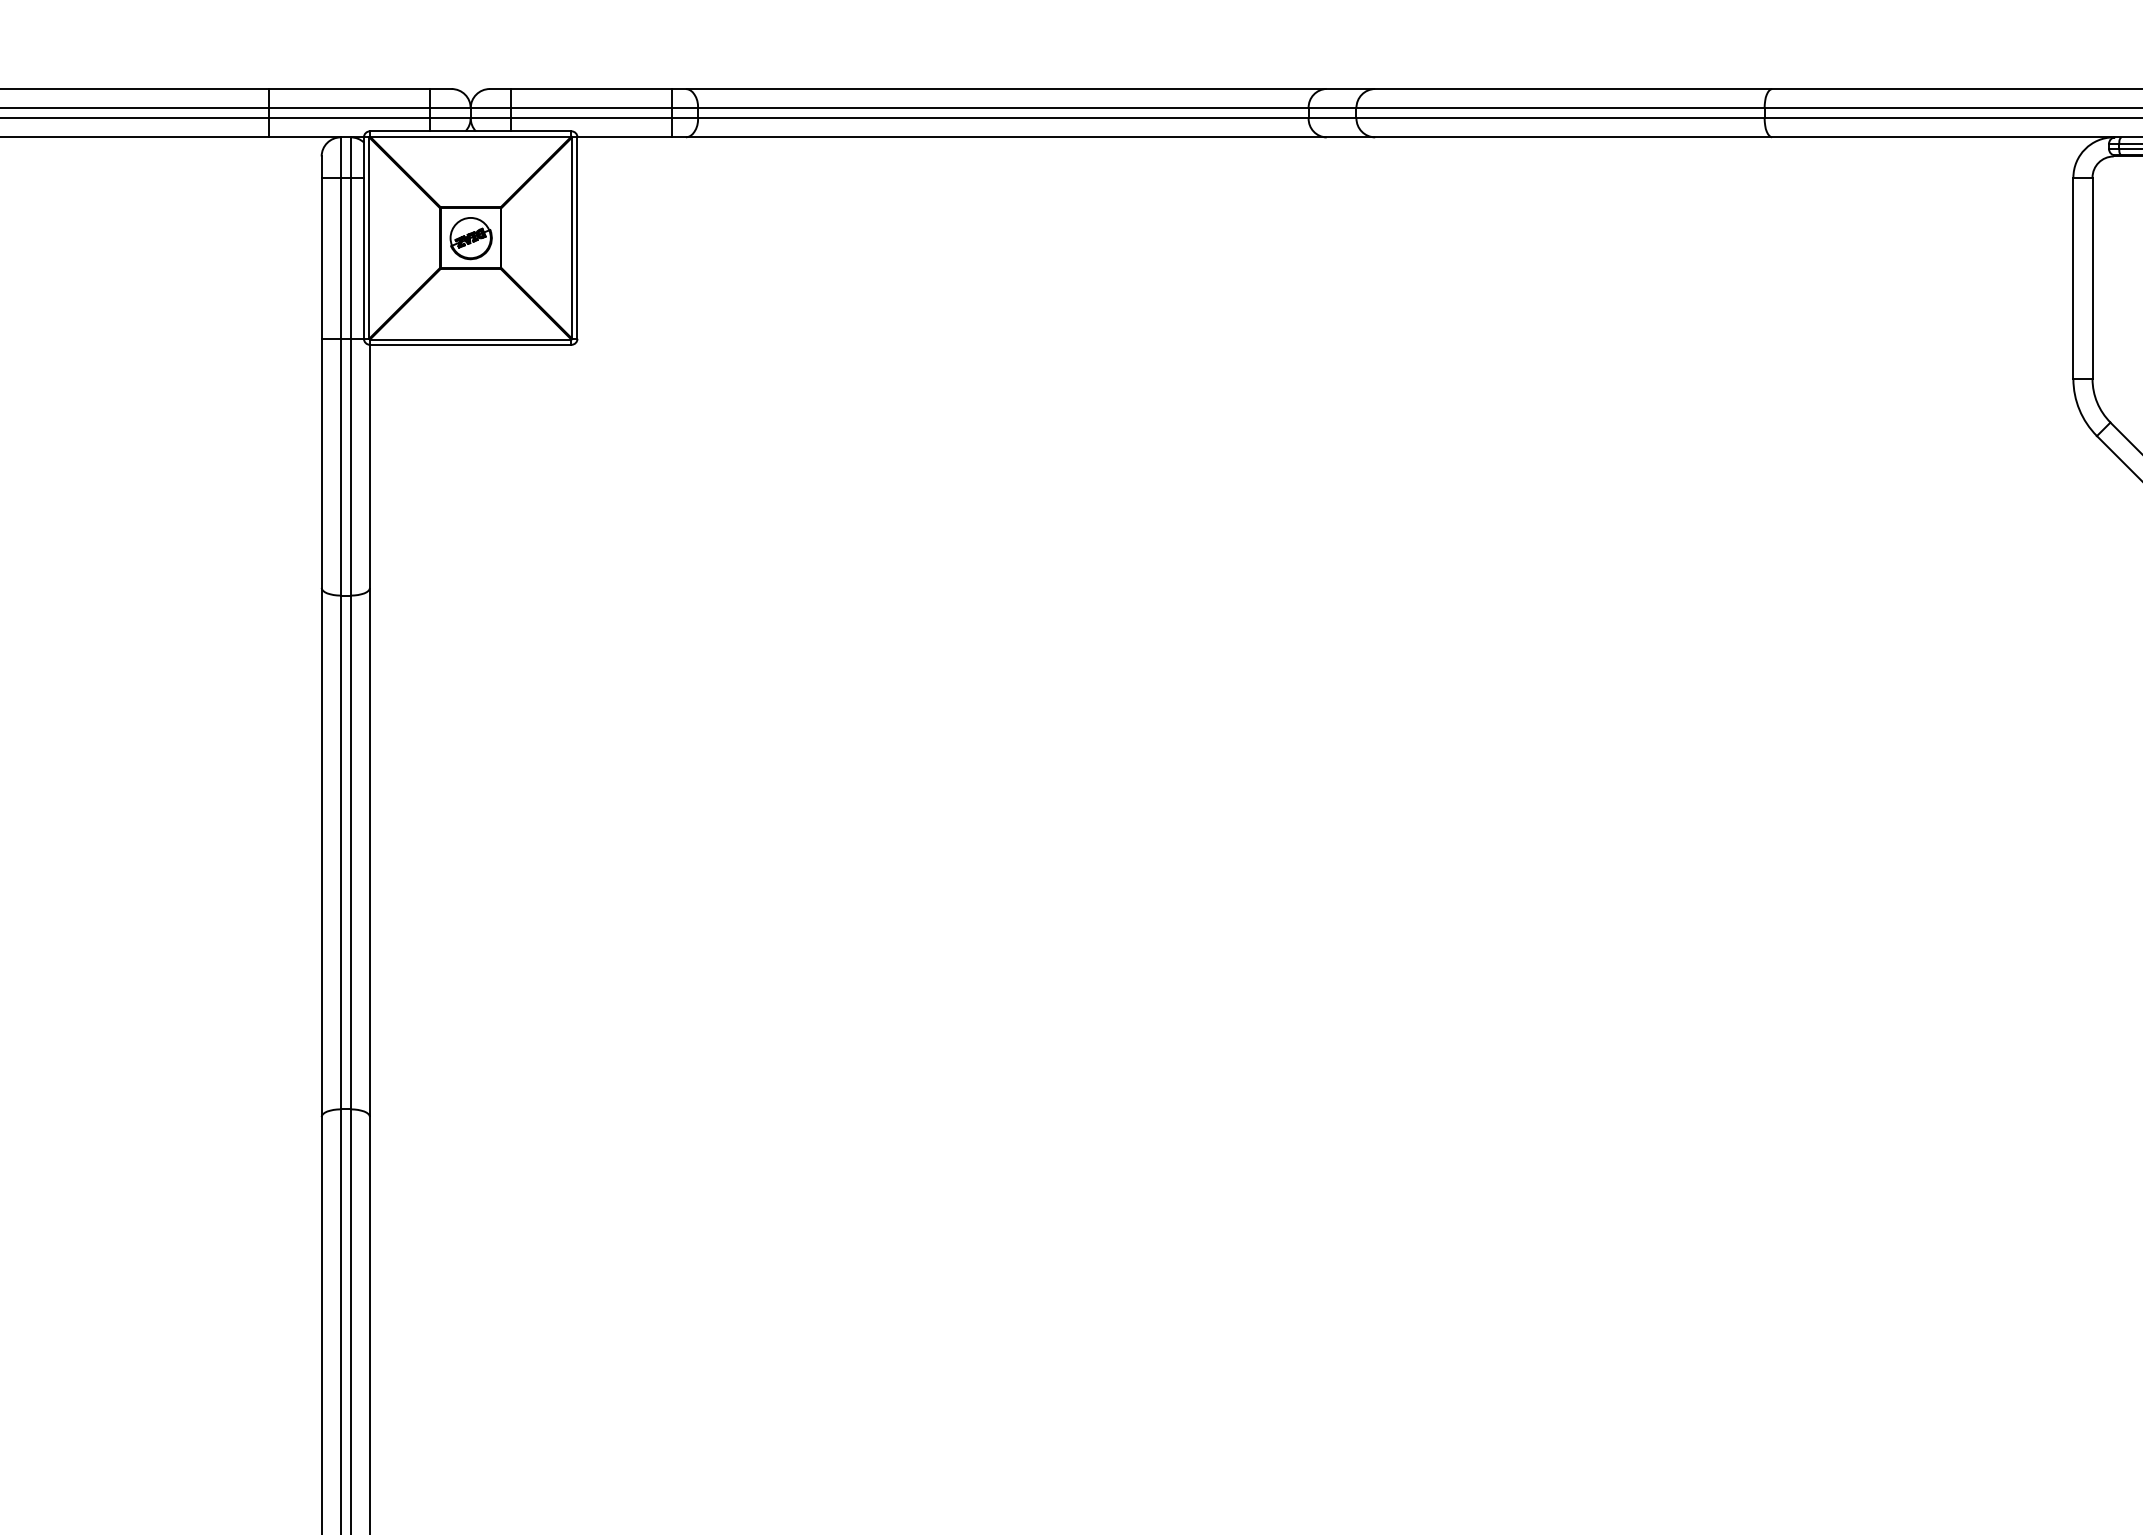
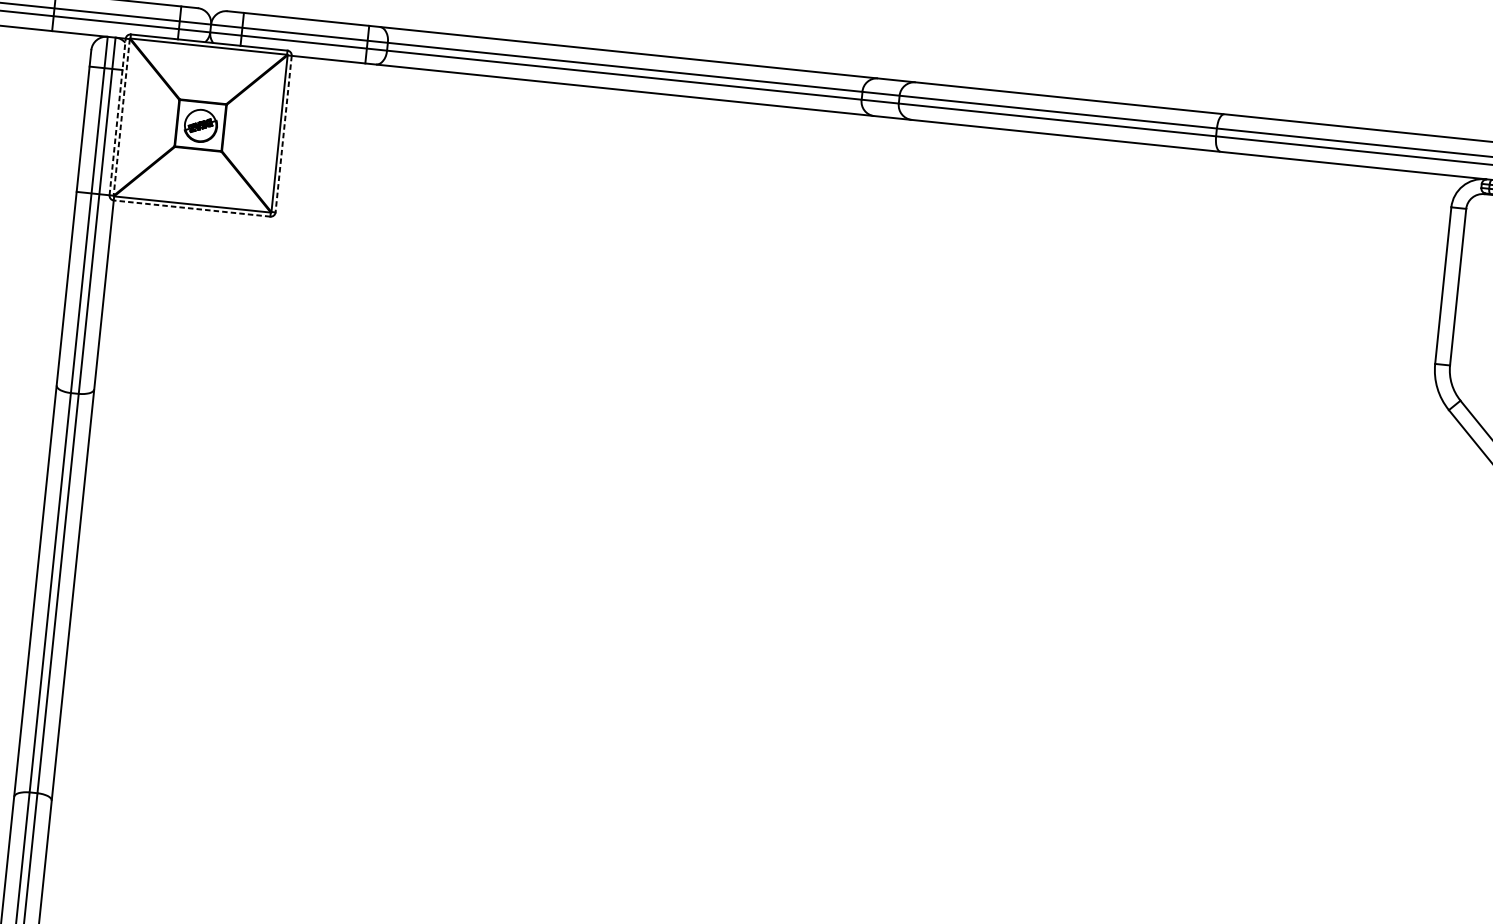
line: (363, 238) -> (117, 117), solid -> dashed
line: (369, 238) -> (121, 117), solid -> dashed
line: (577, 238) -> (283, 134), solid -> dashed
line: (470, 344) -> (191, 208), solid -> dashed

